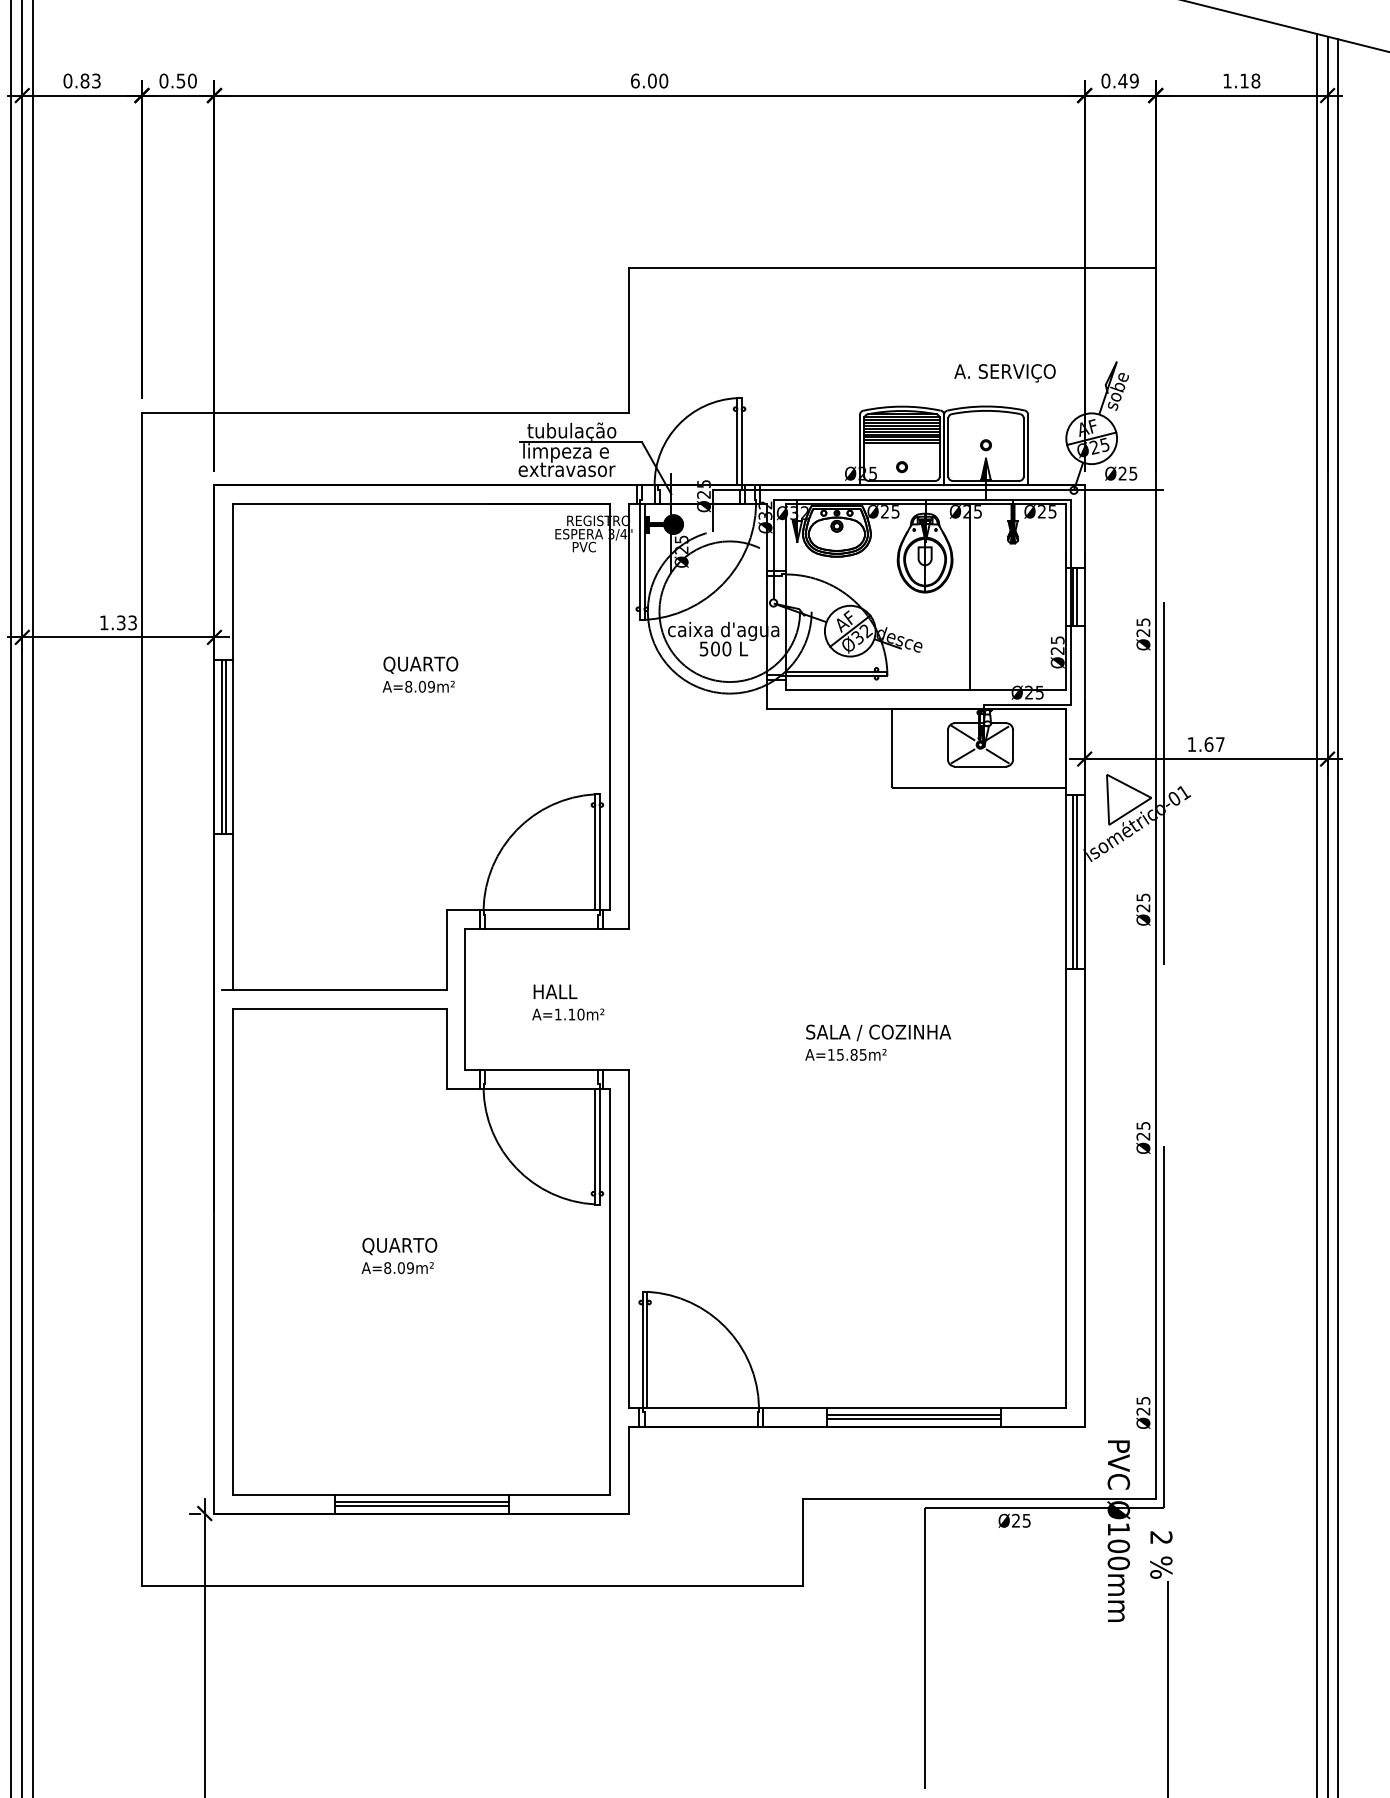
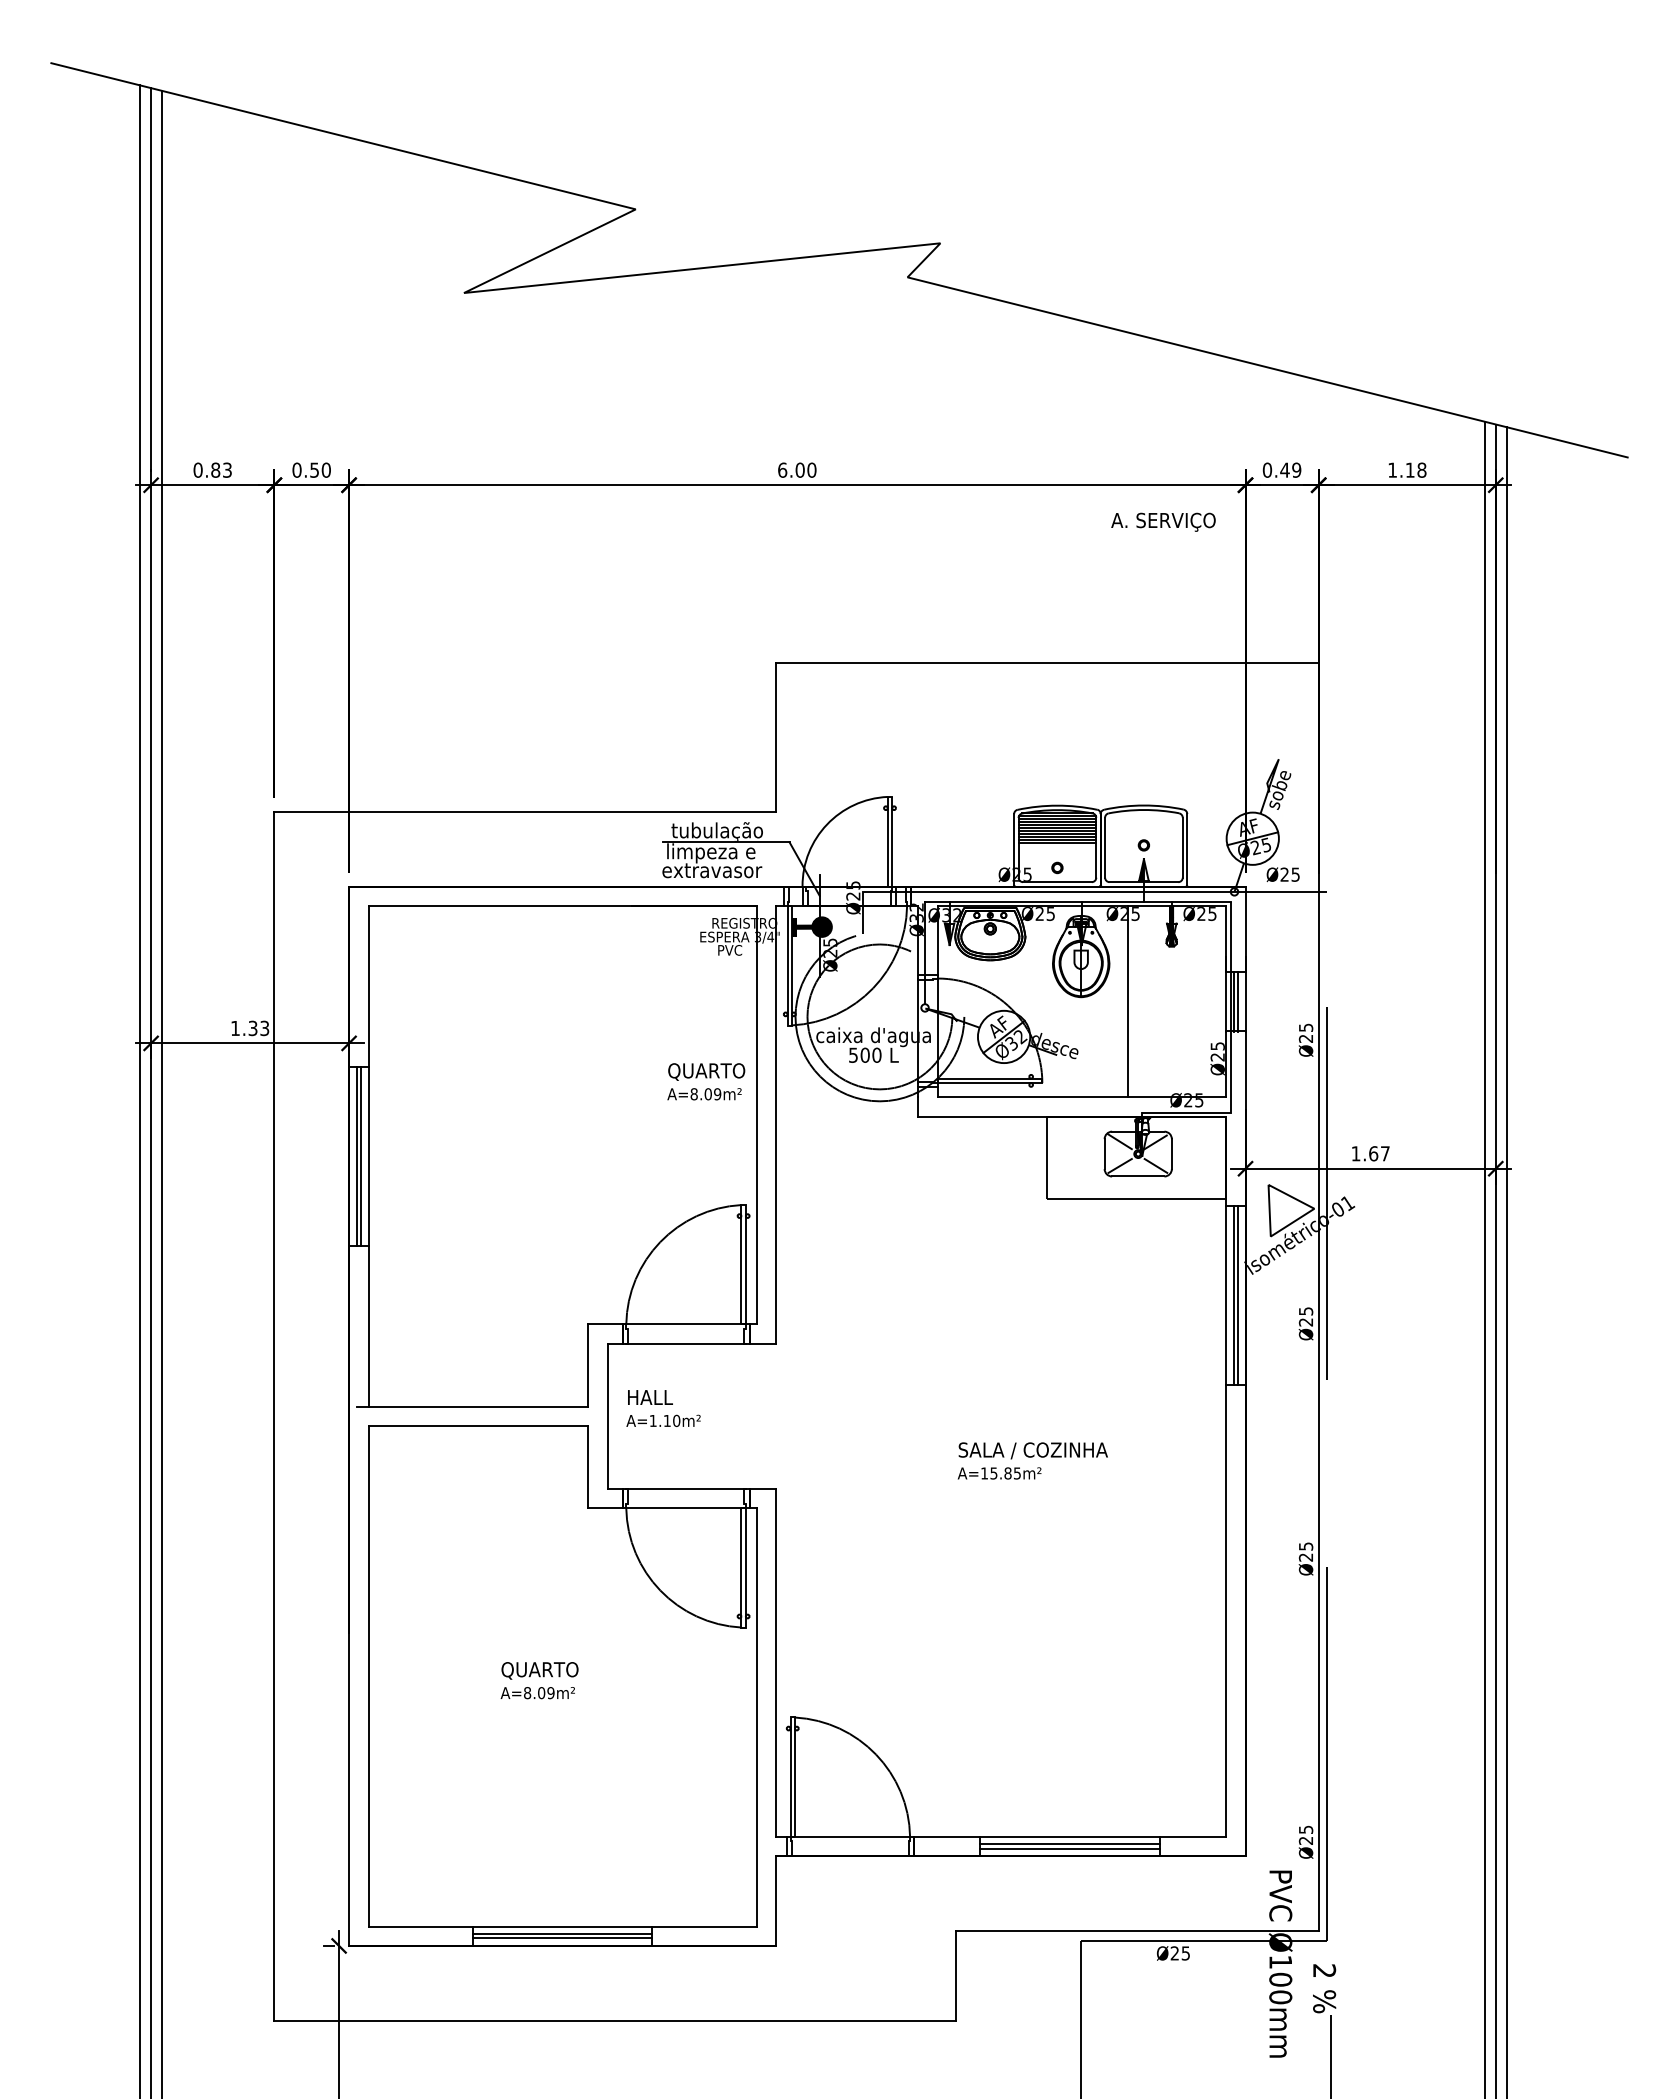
text: (1005, 372) -> (1163, 521), moved
text: (420, 674) -> (706, 1081), moved
text: (568, 1002) -> (663, 1408), moved

